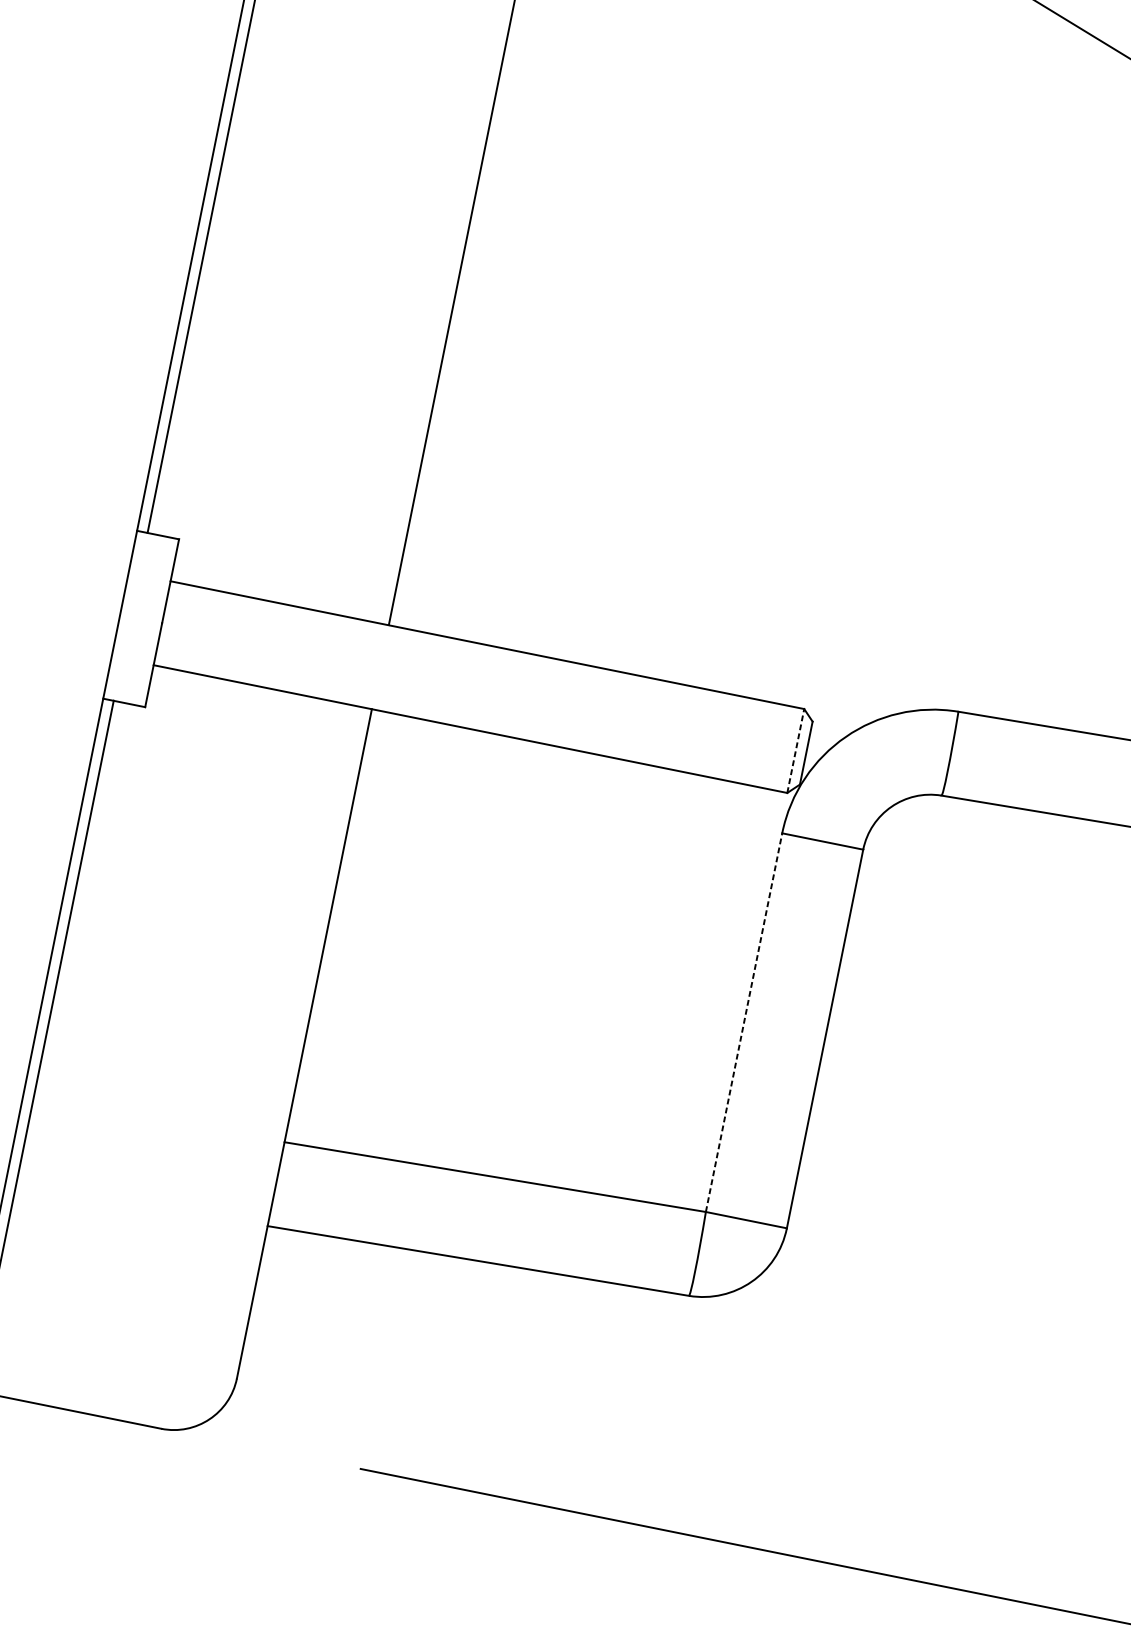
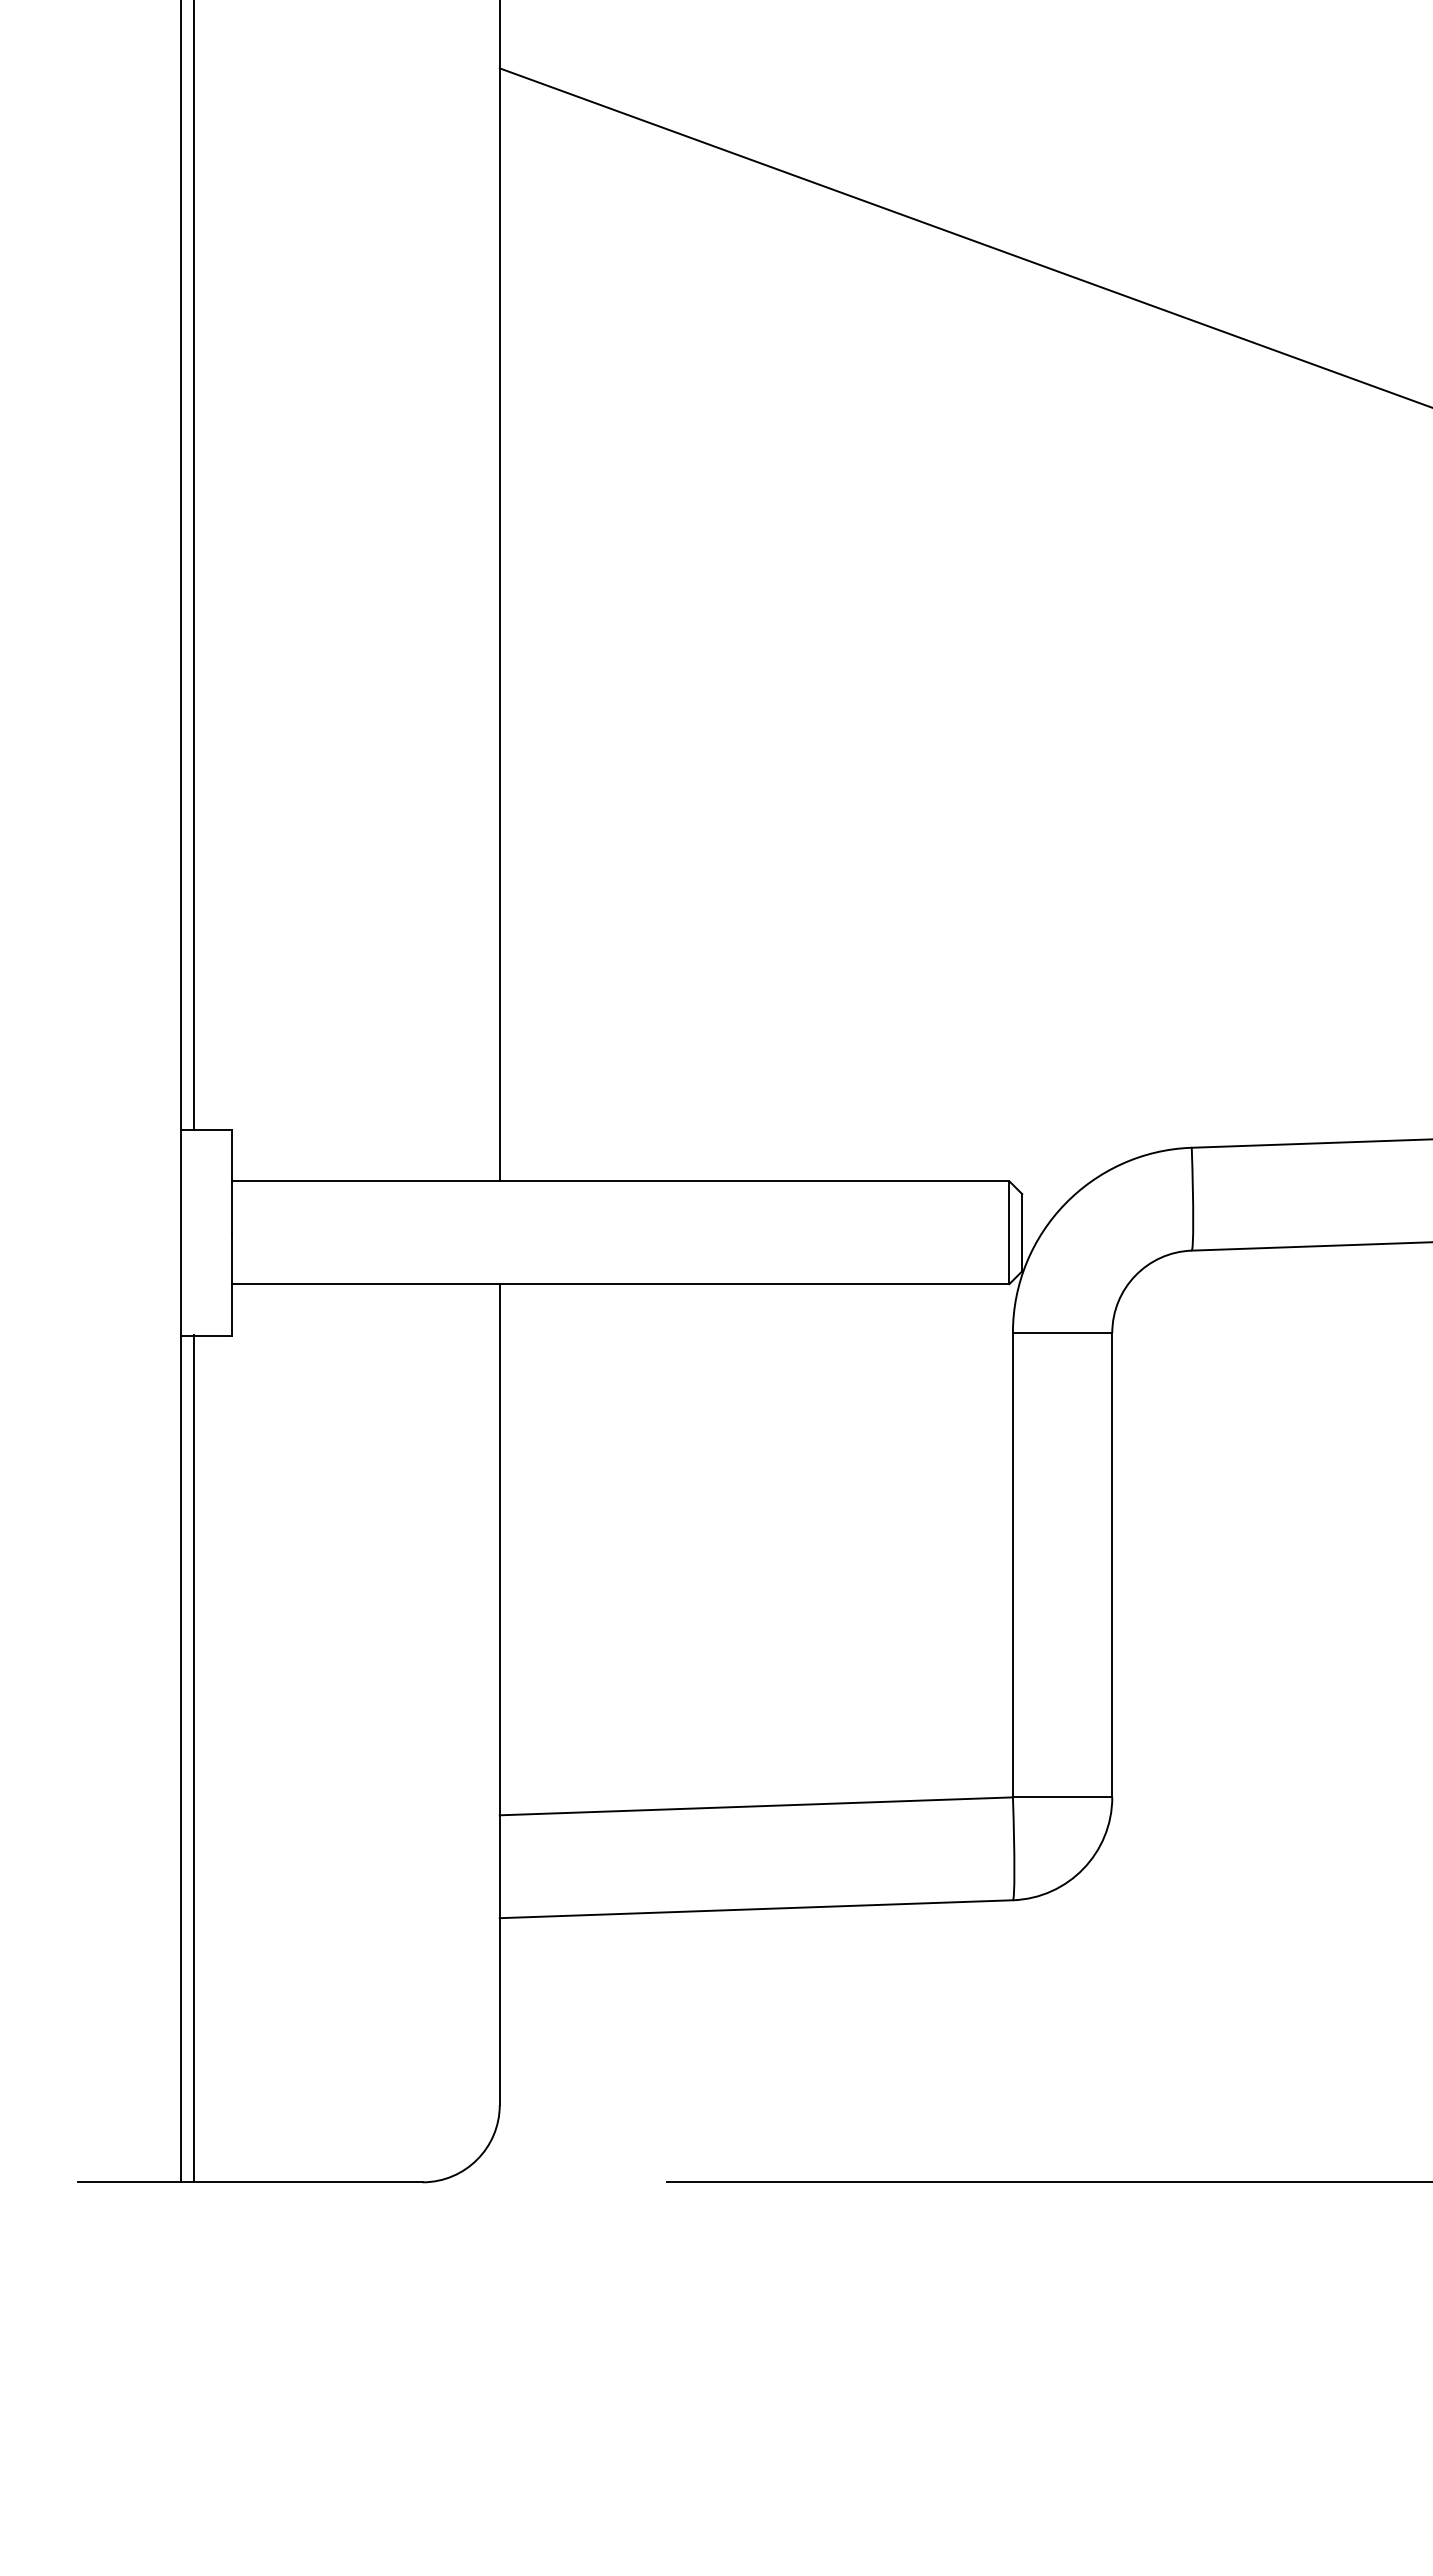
line: (795, 750) -> (1009, 1232), dashed -> solid
line: (743, 1022) -> (1012, 1564), dashed -> solid

